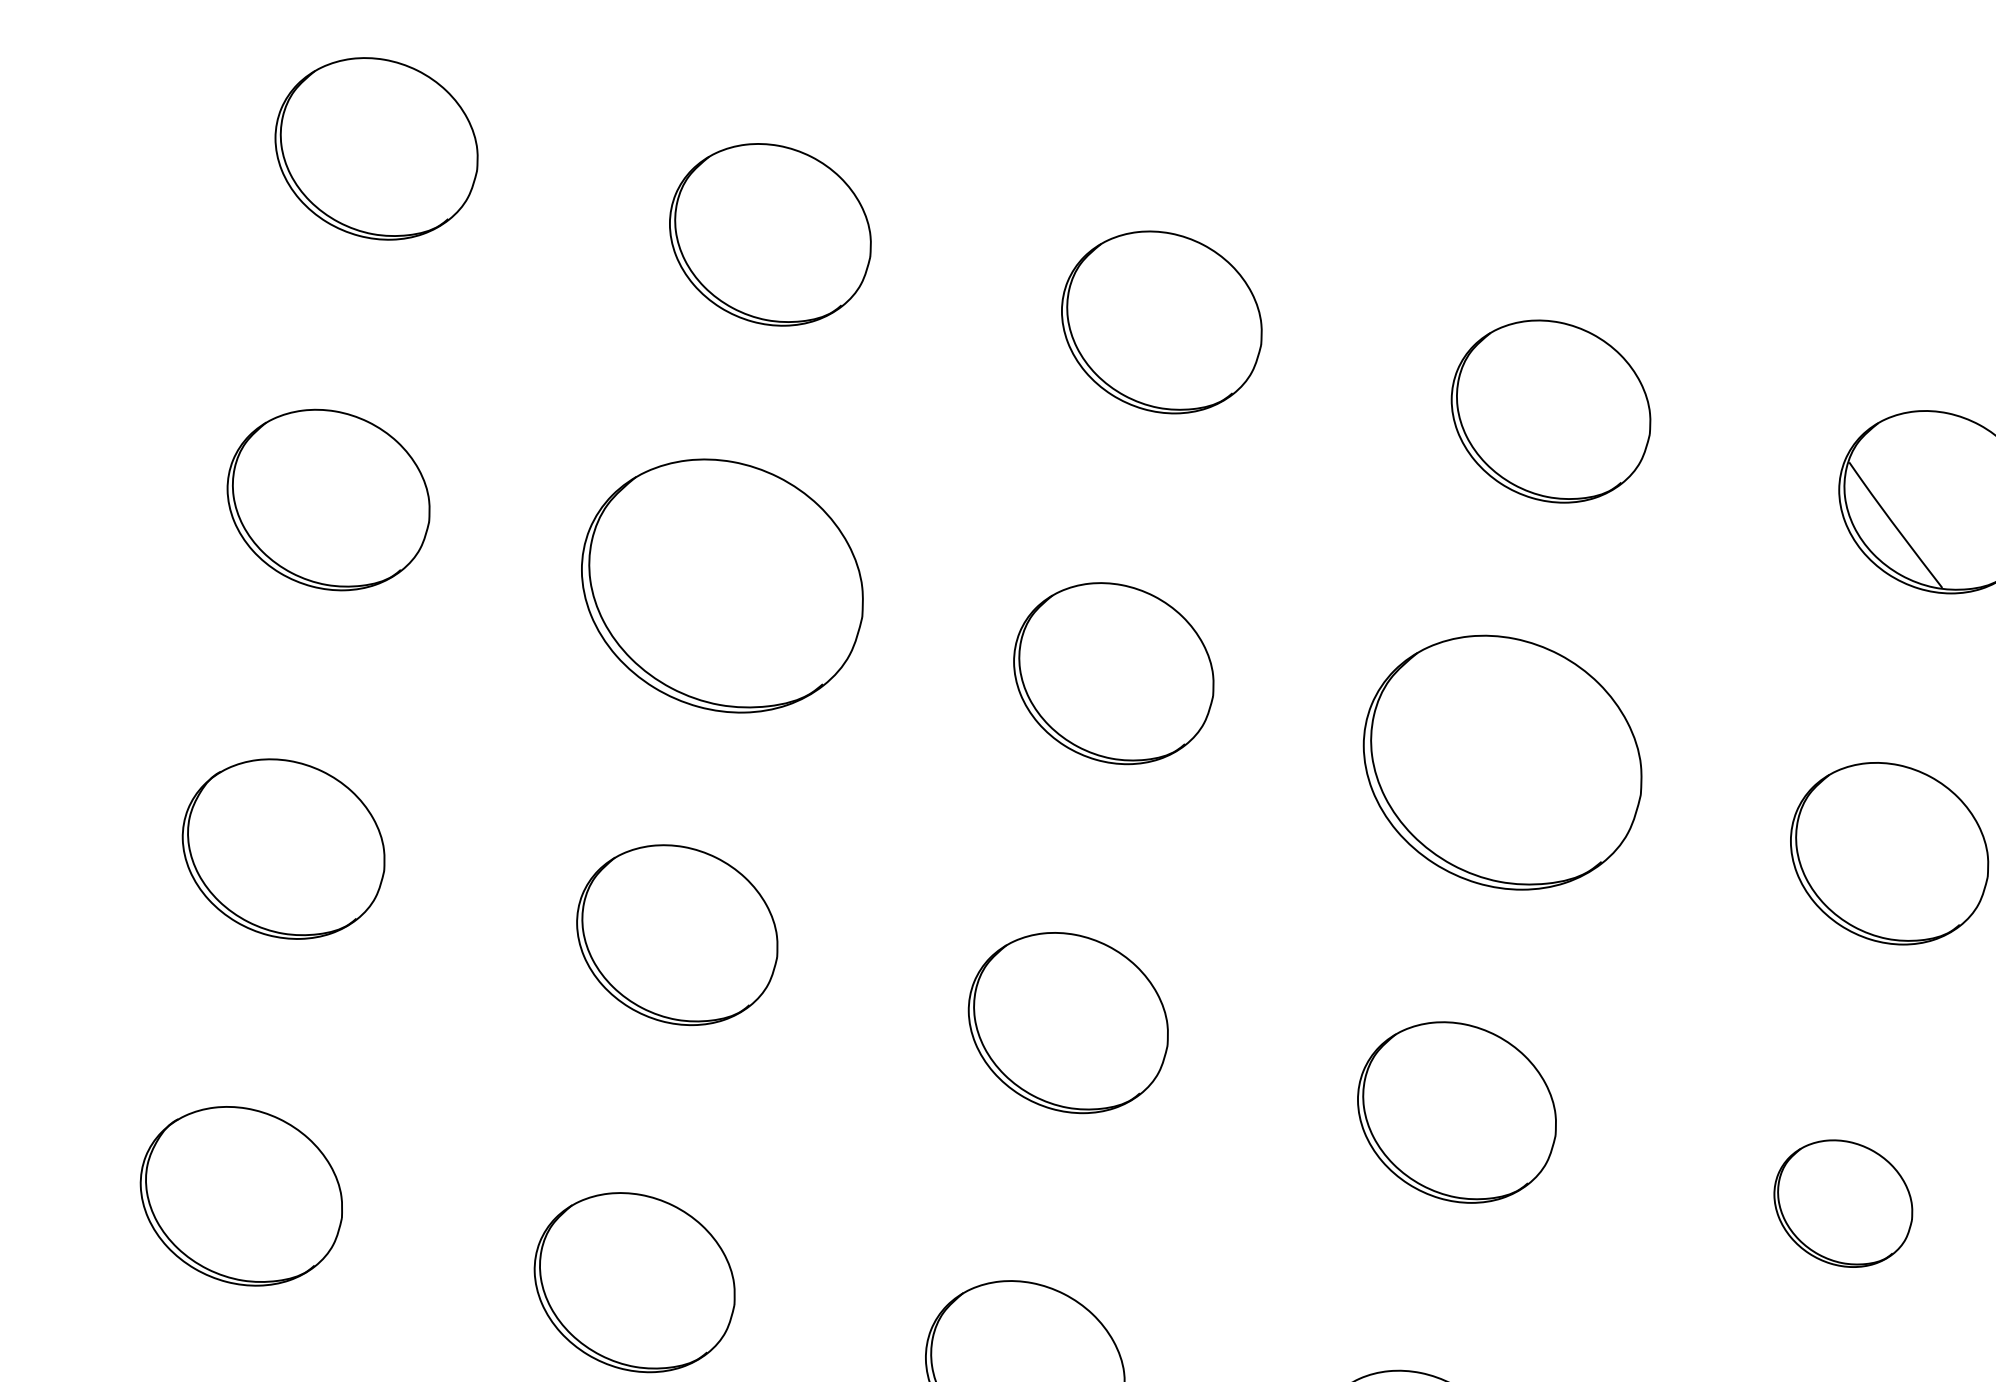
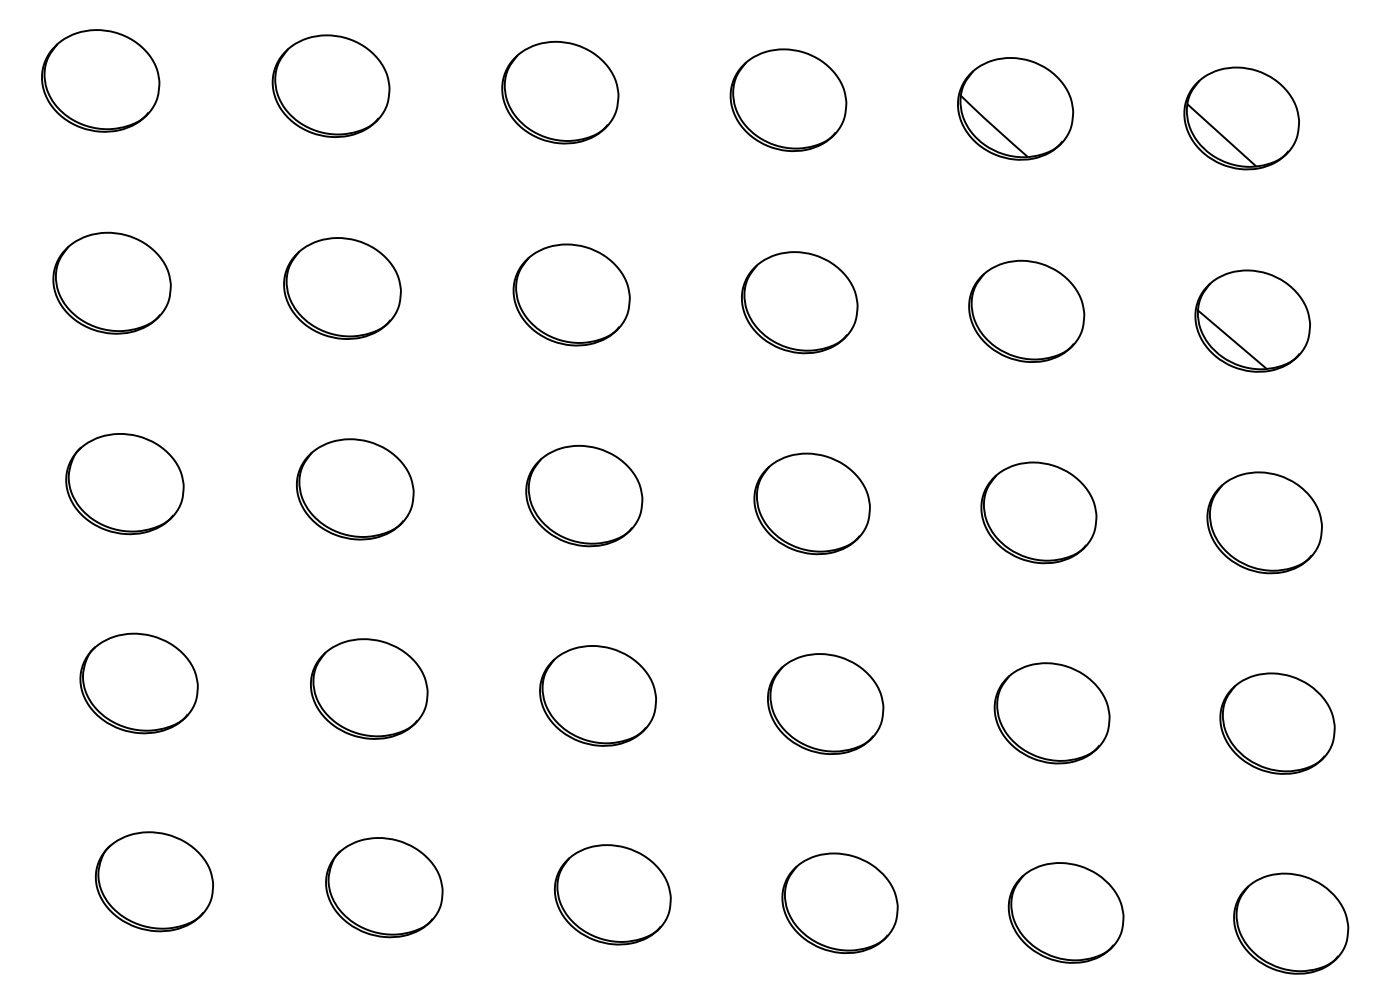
part: (722, 585) -> (342, 288), size x0.71
part: (1502, 762) -> (799, 302), size x0.71
part: (1842, 1202) -> (1038, 512), size x1.43

